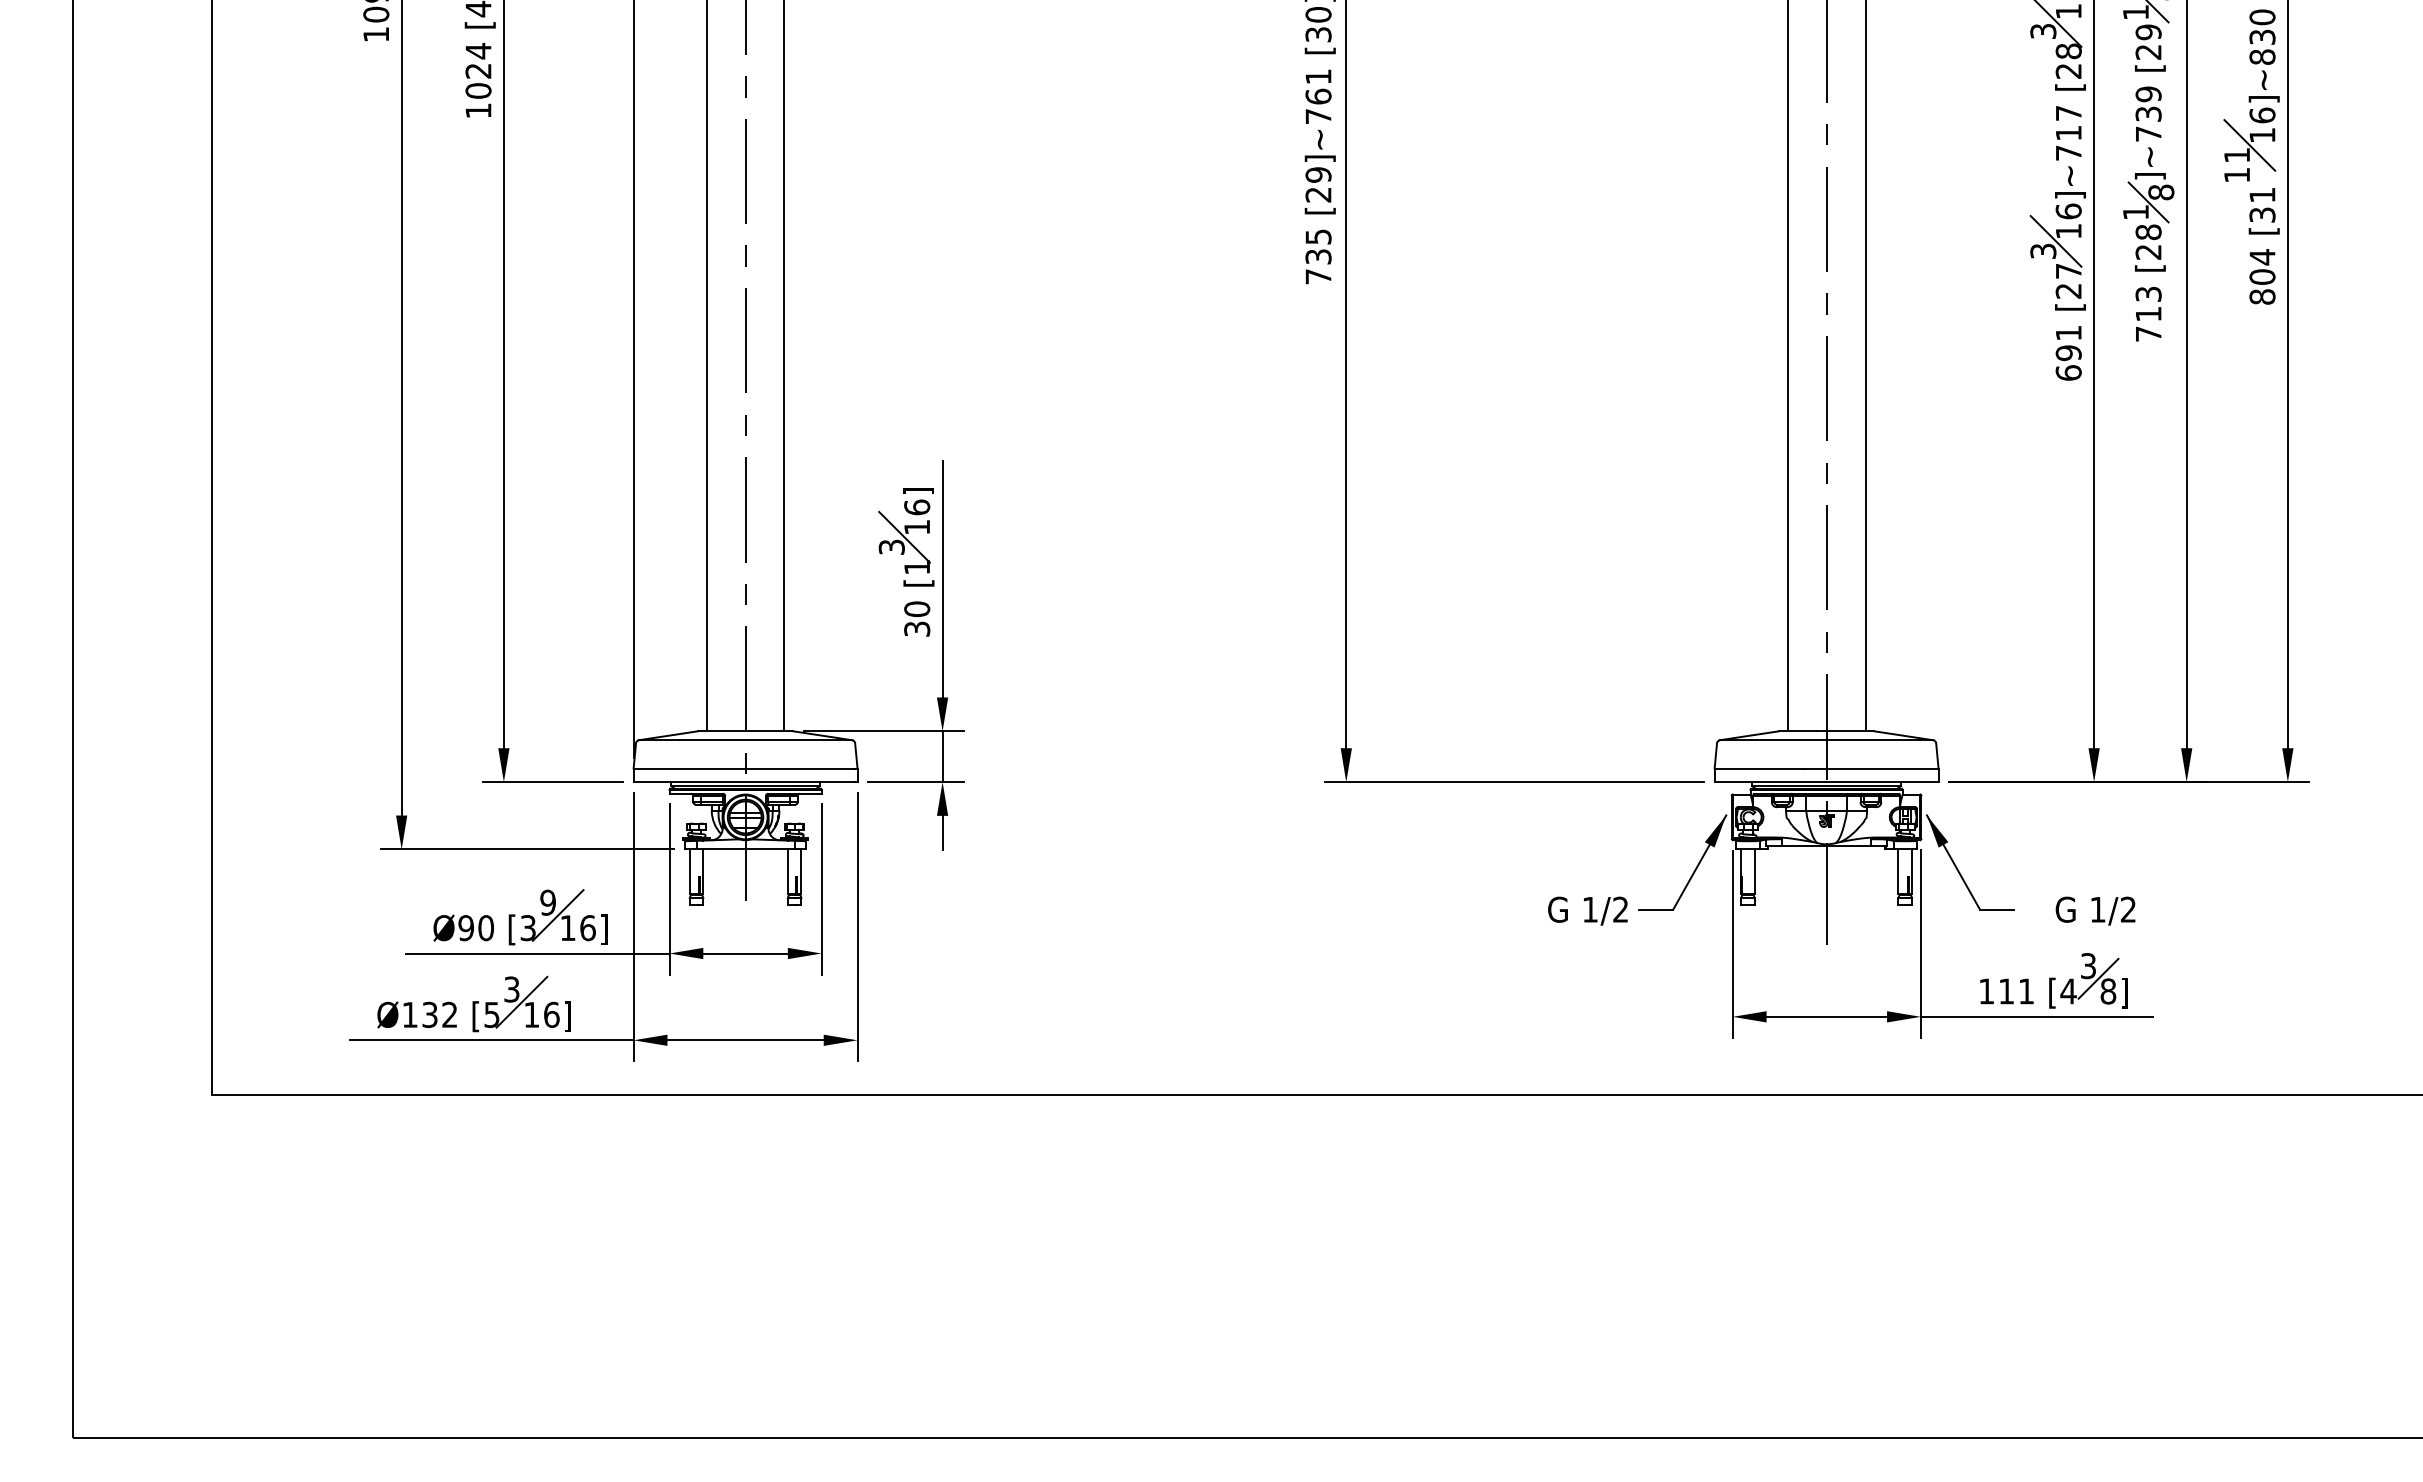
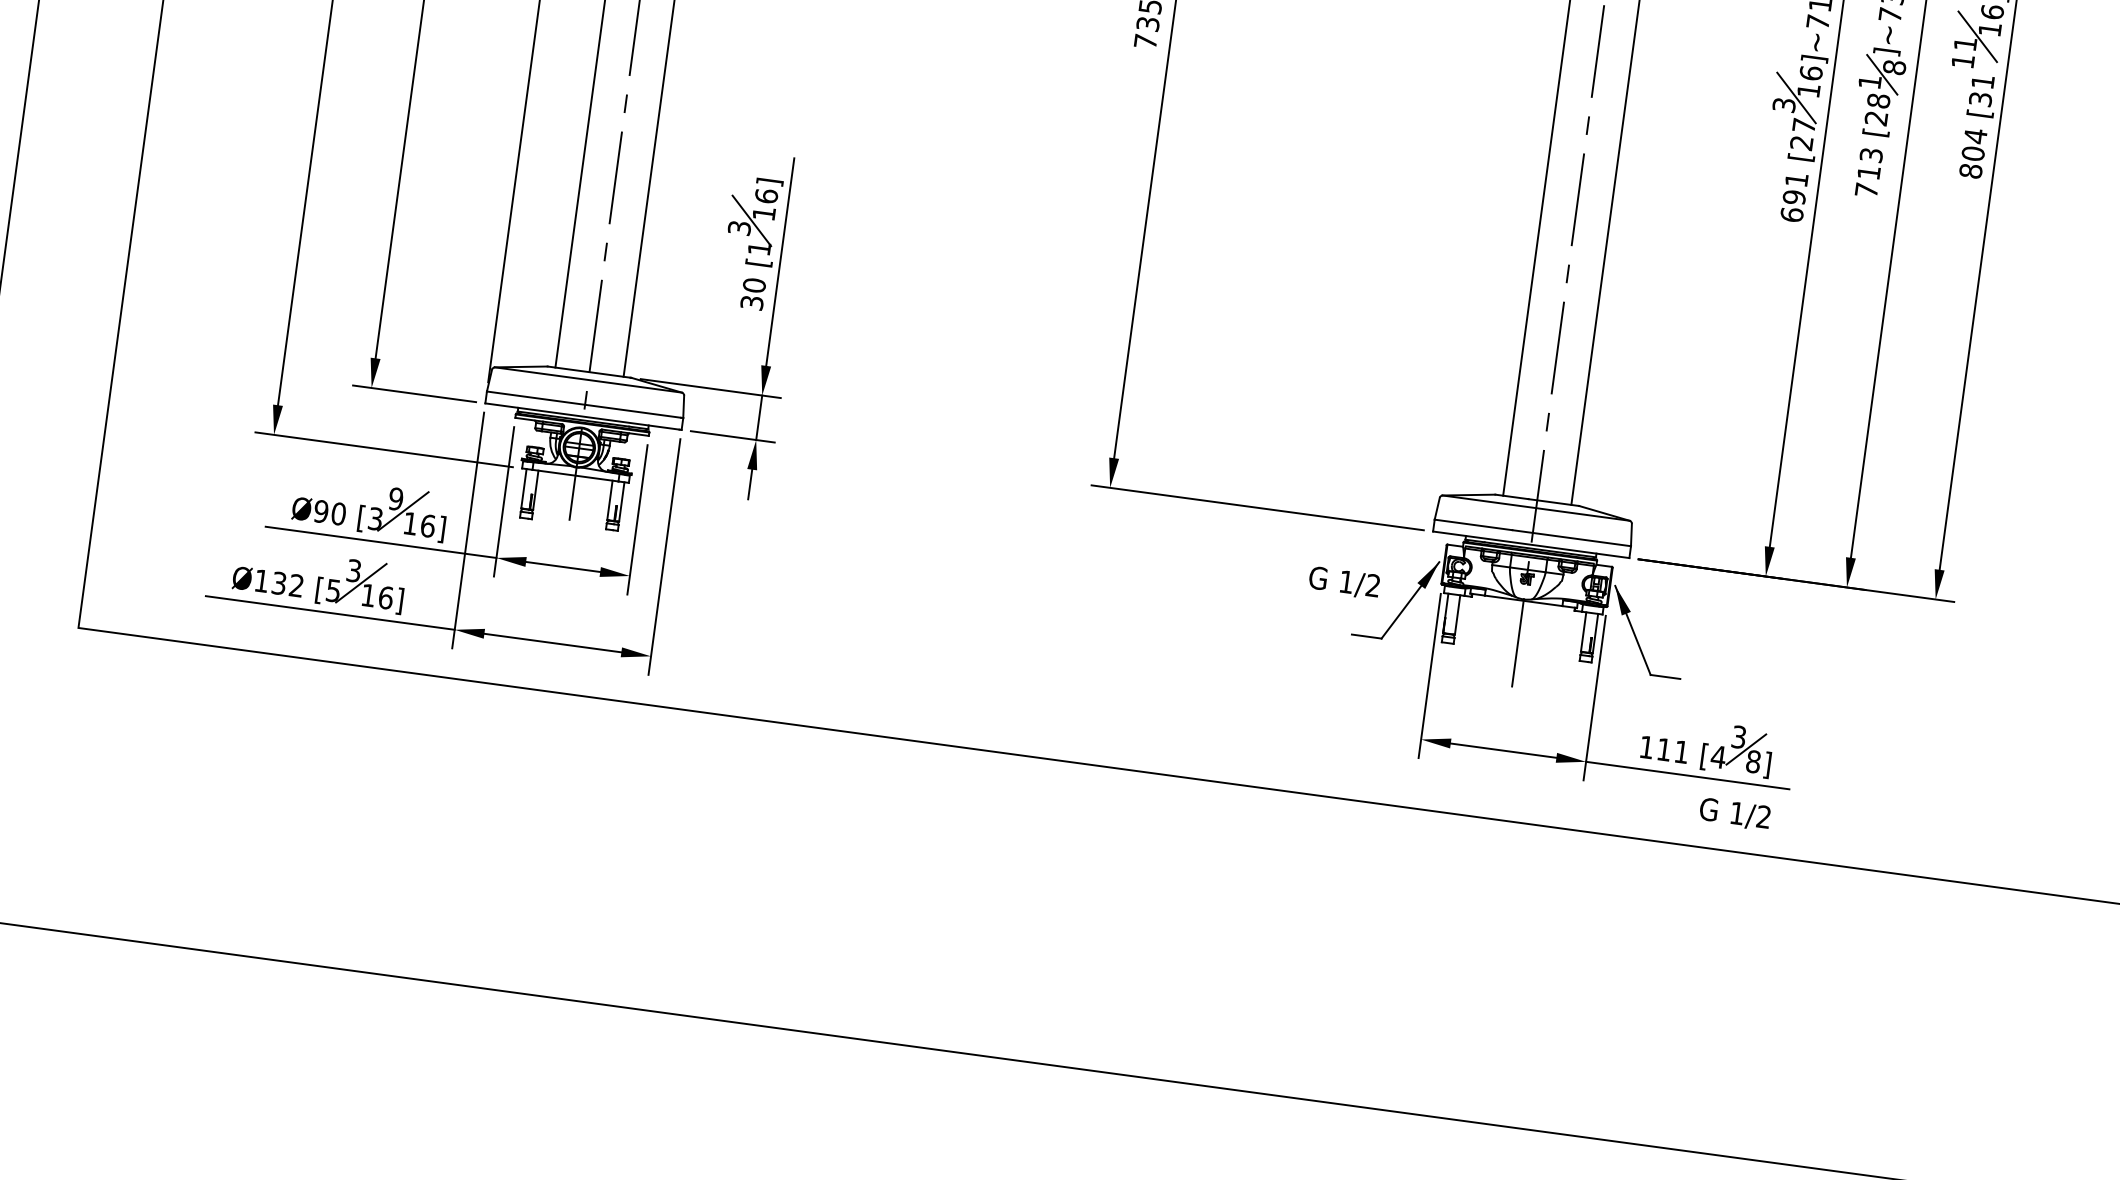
text: (1587, 910) -> (1343, 582), moved
text: (2095, 910) -> (1734, 813), moved

